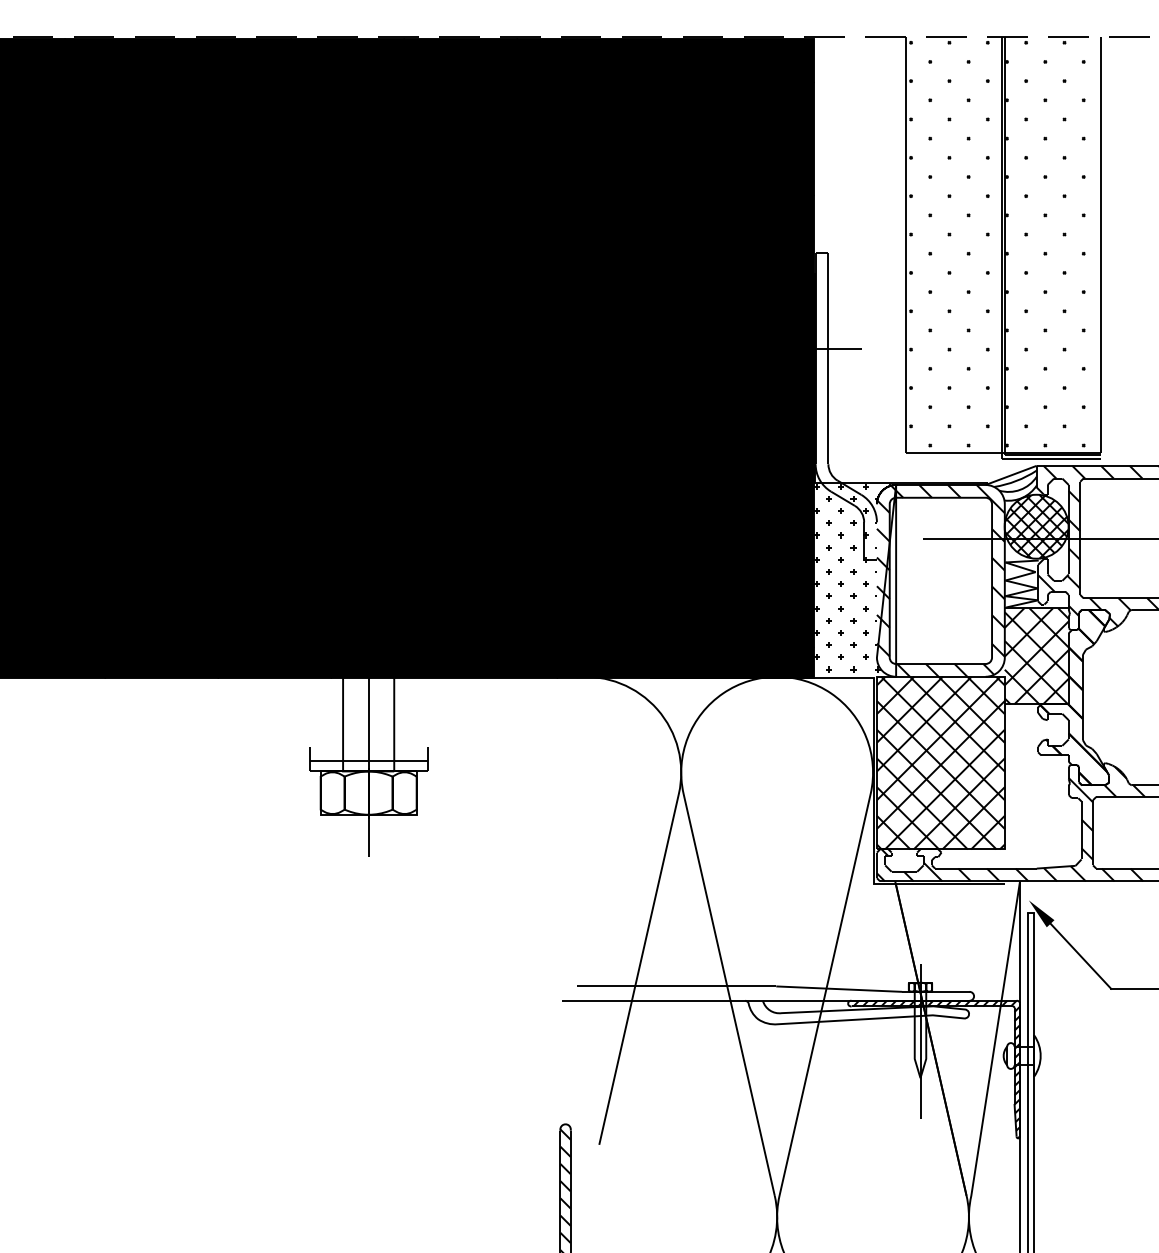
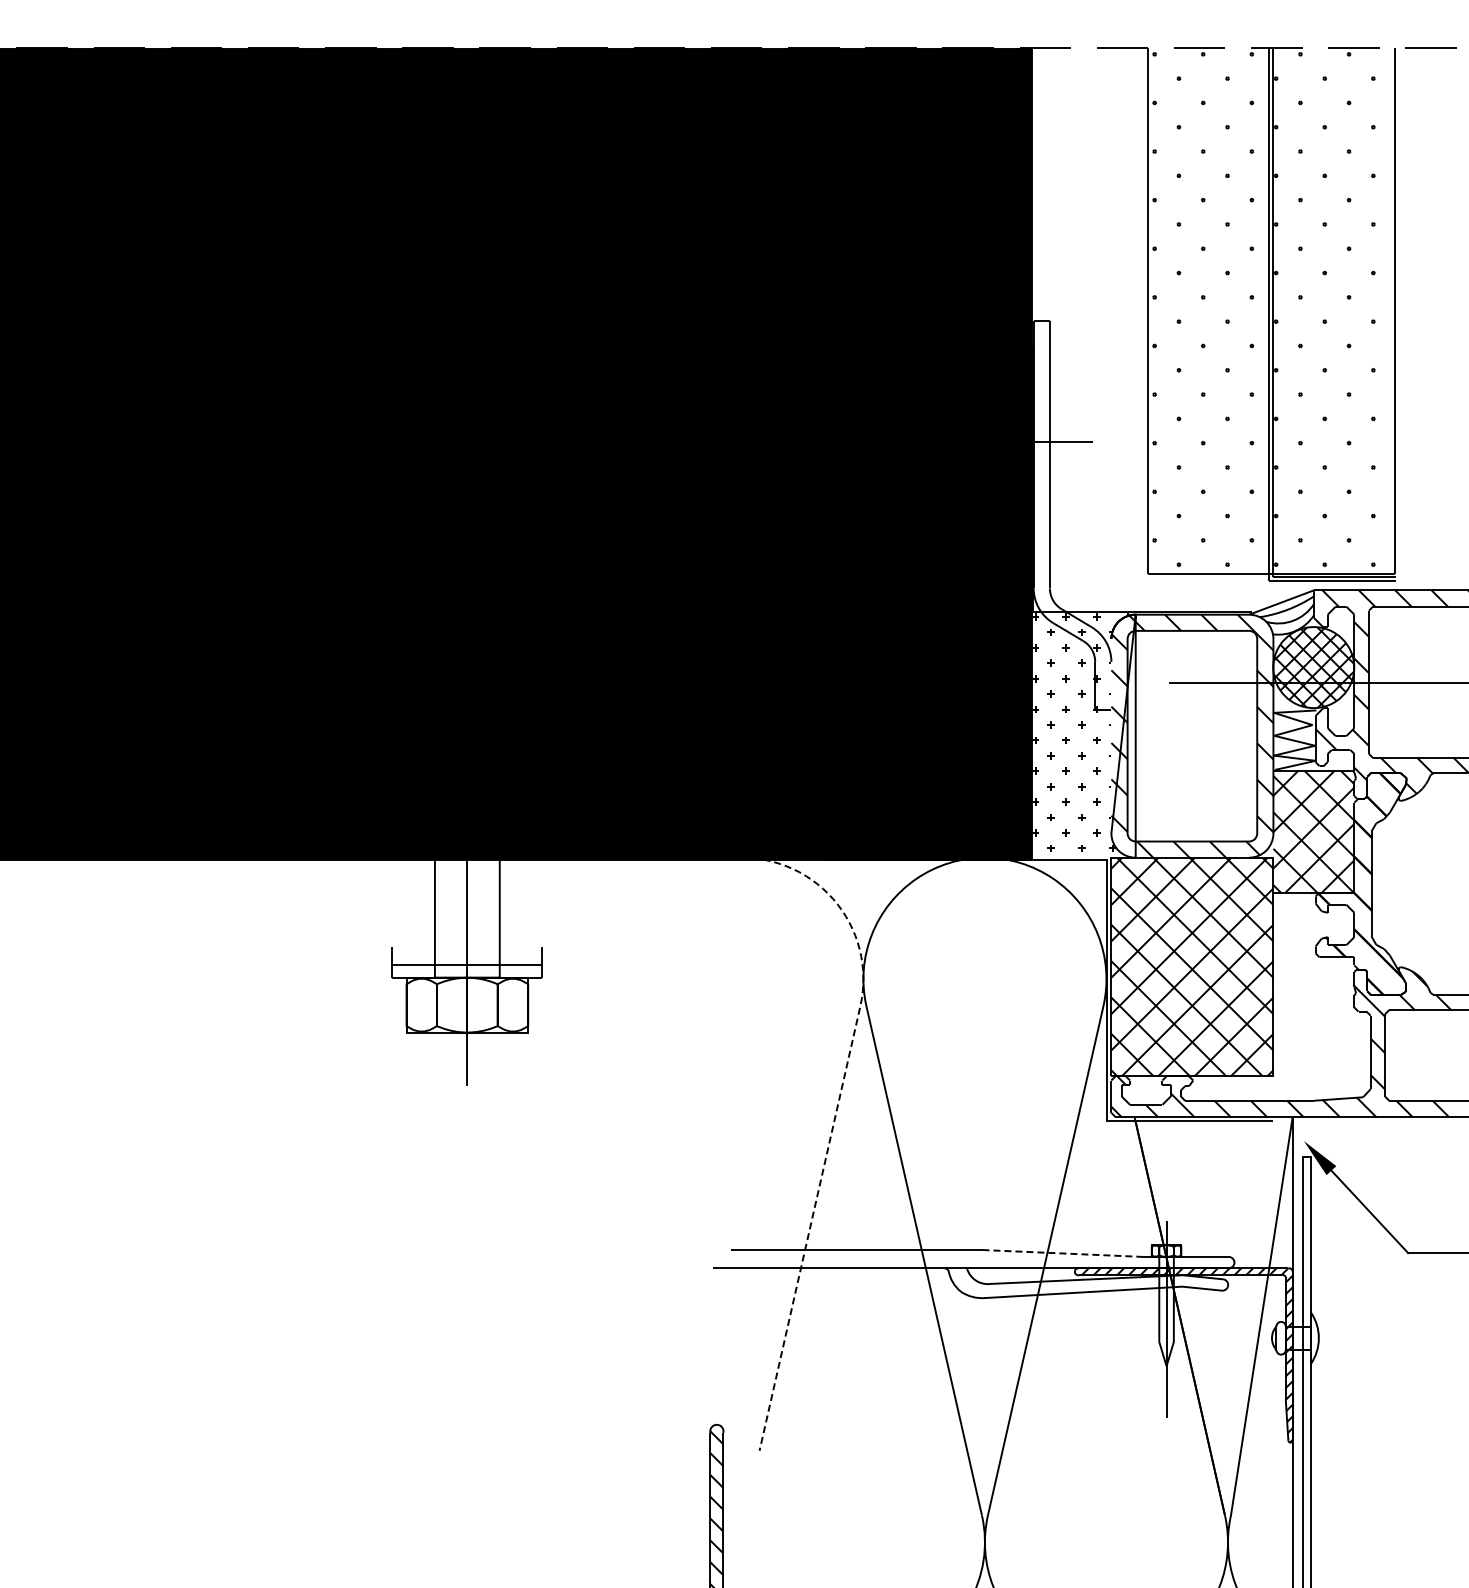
line: (663, 858) -> (841, 1088), solid -> dashed
line: (839, 989) -> (1063, 1253), solid -> dashed

